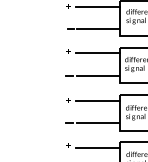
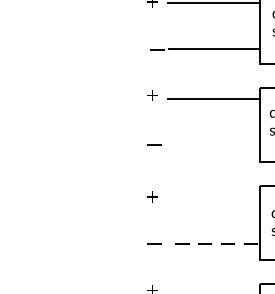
line: (97, 75) -> (212, 145), removed
line: (98, 100) -> (214, 197), removed
line: (97, 122) -> (212, 242), solid -> dashed

